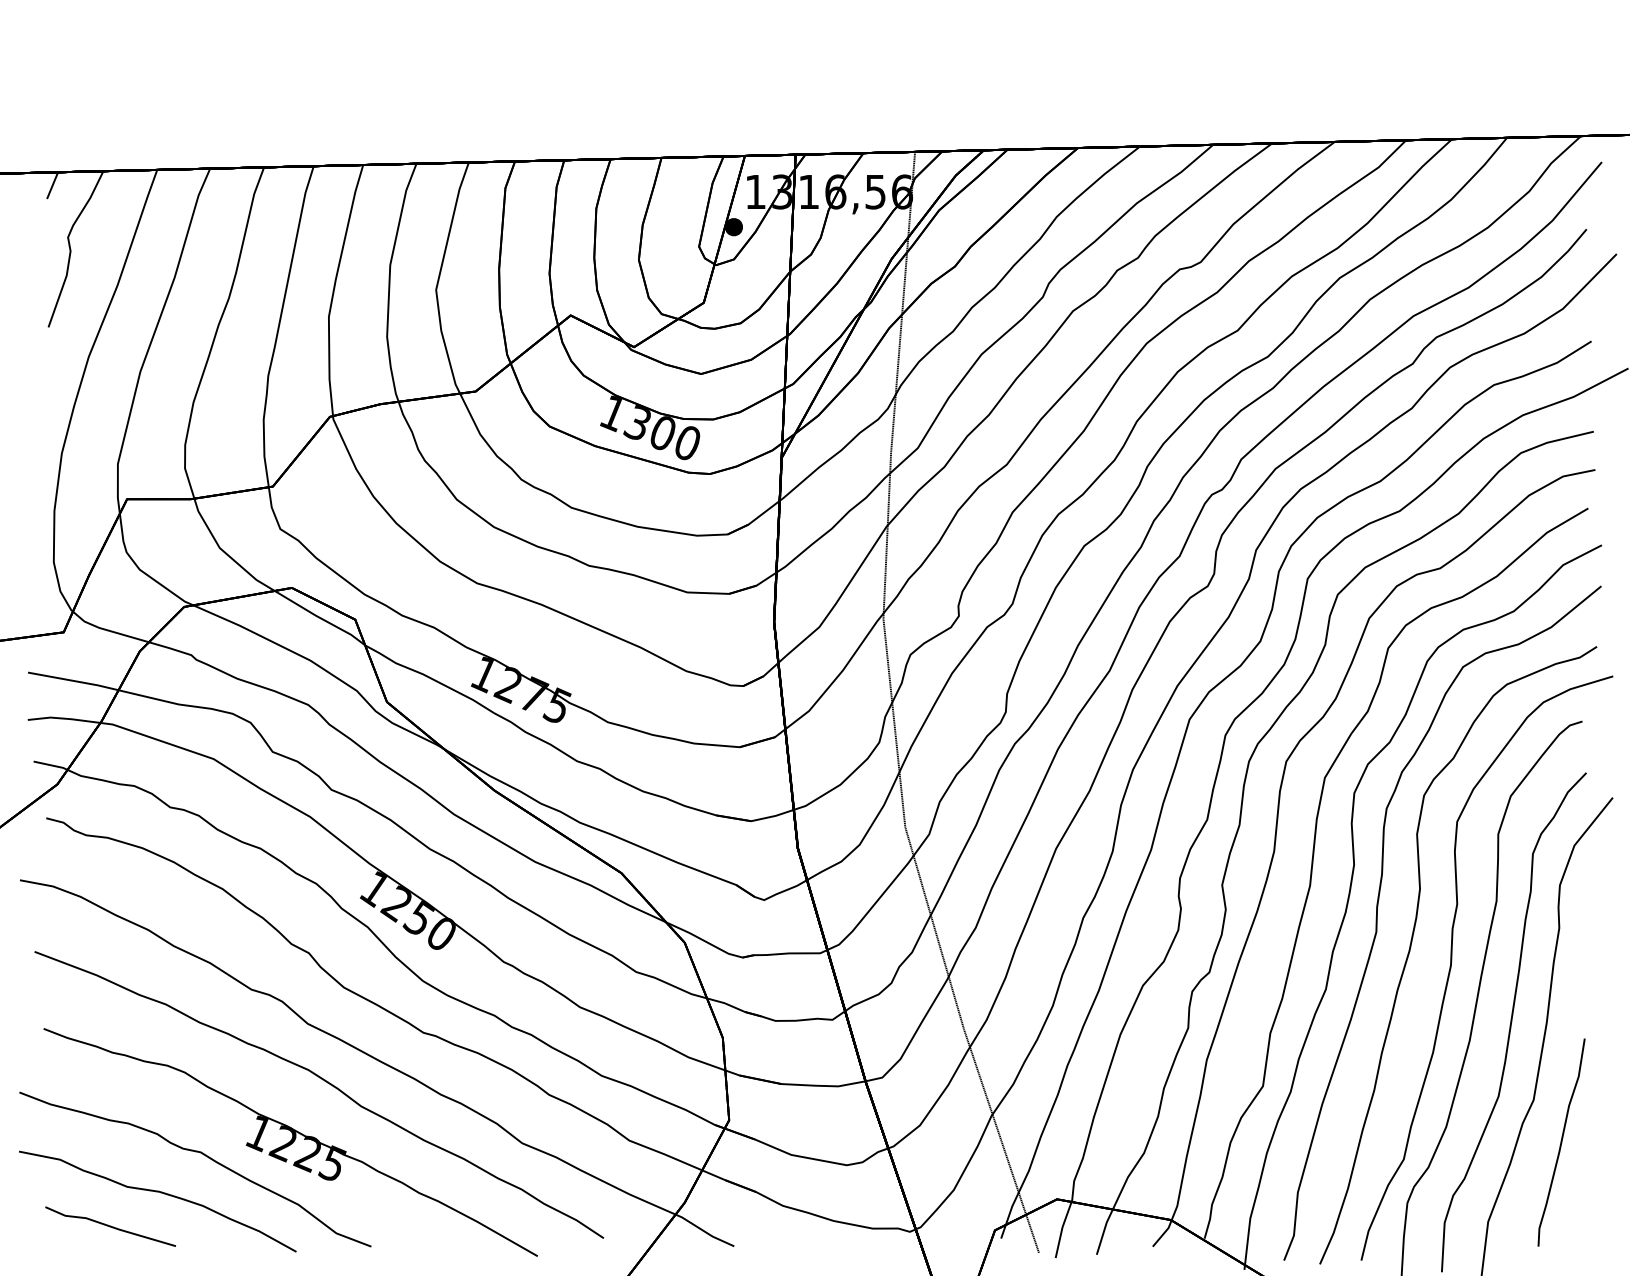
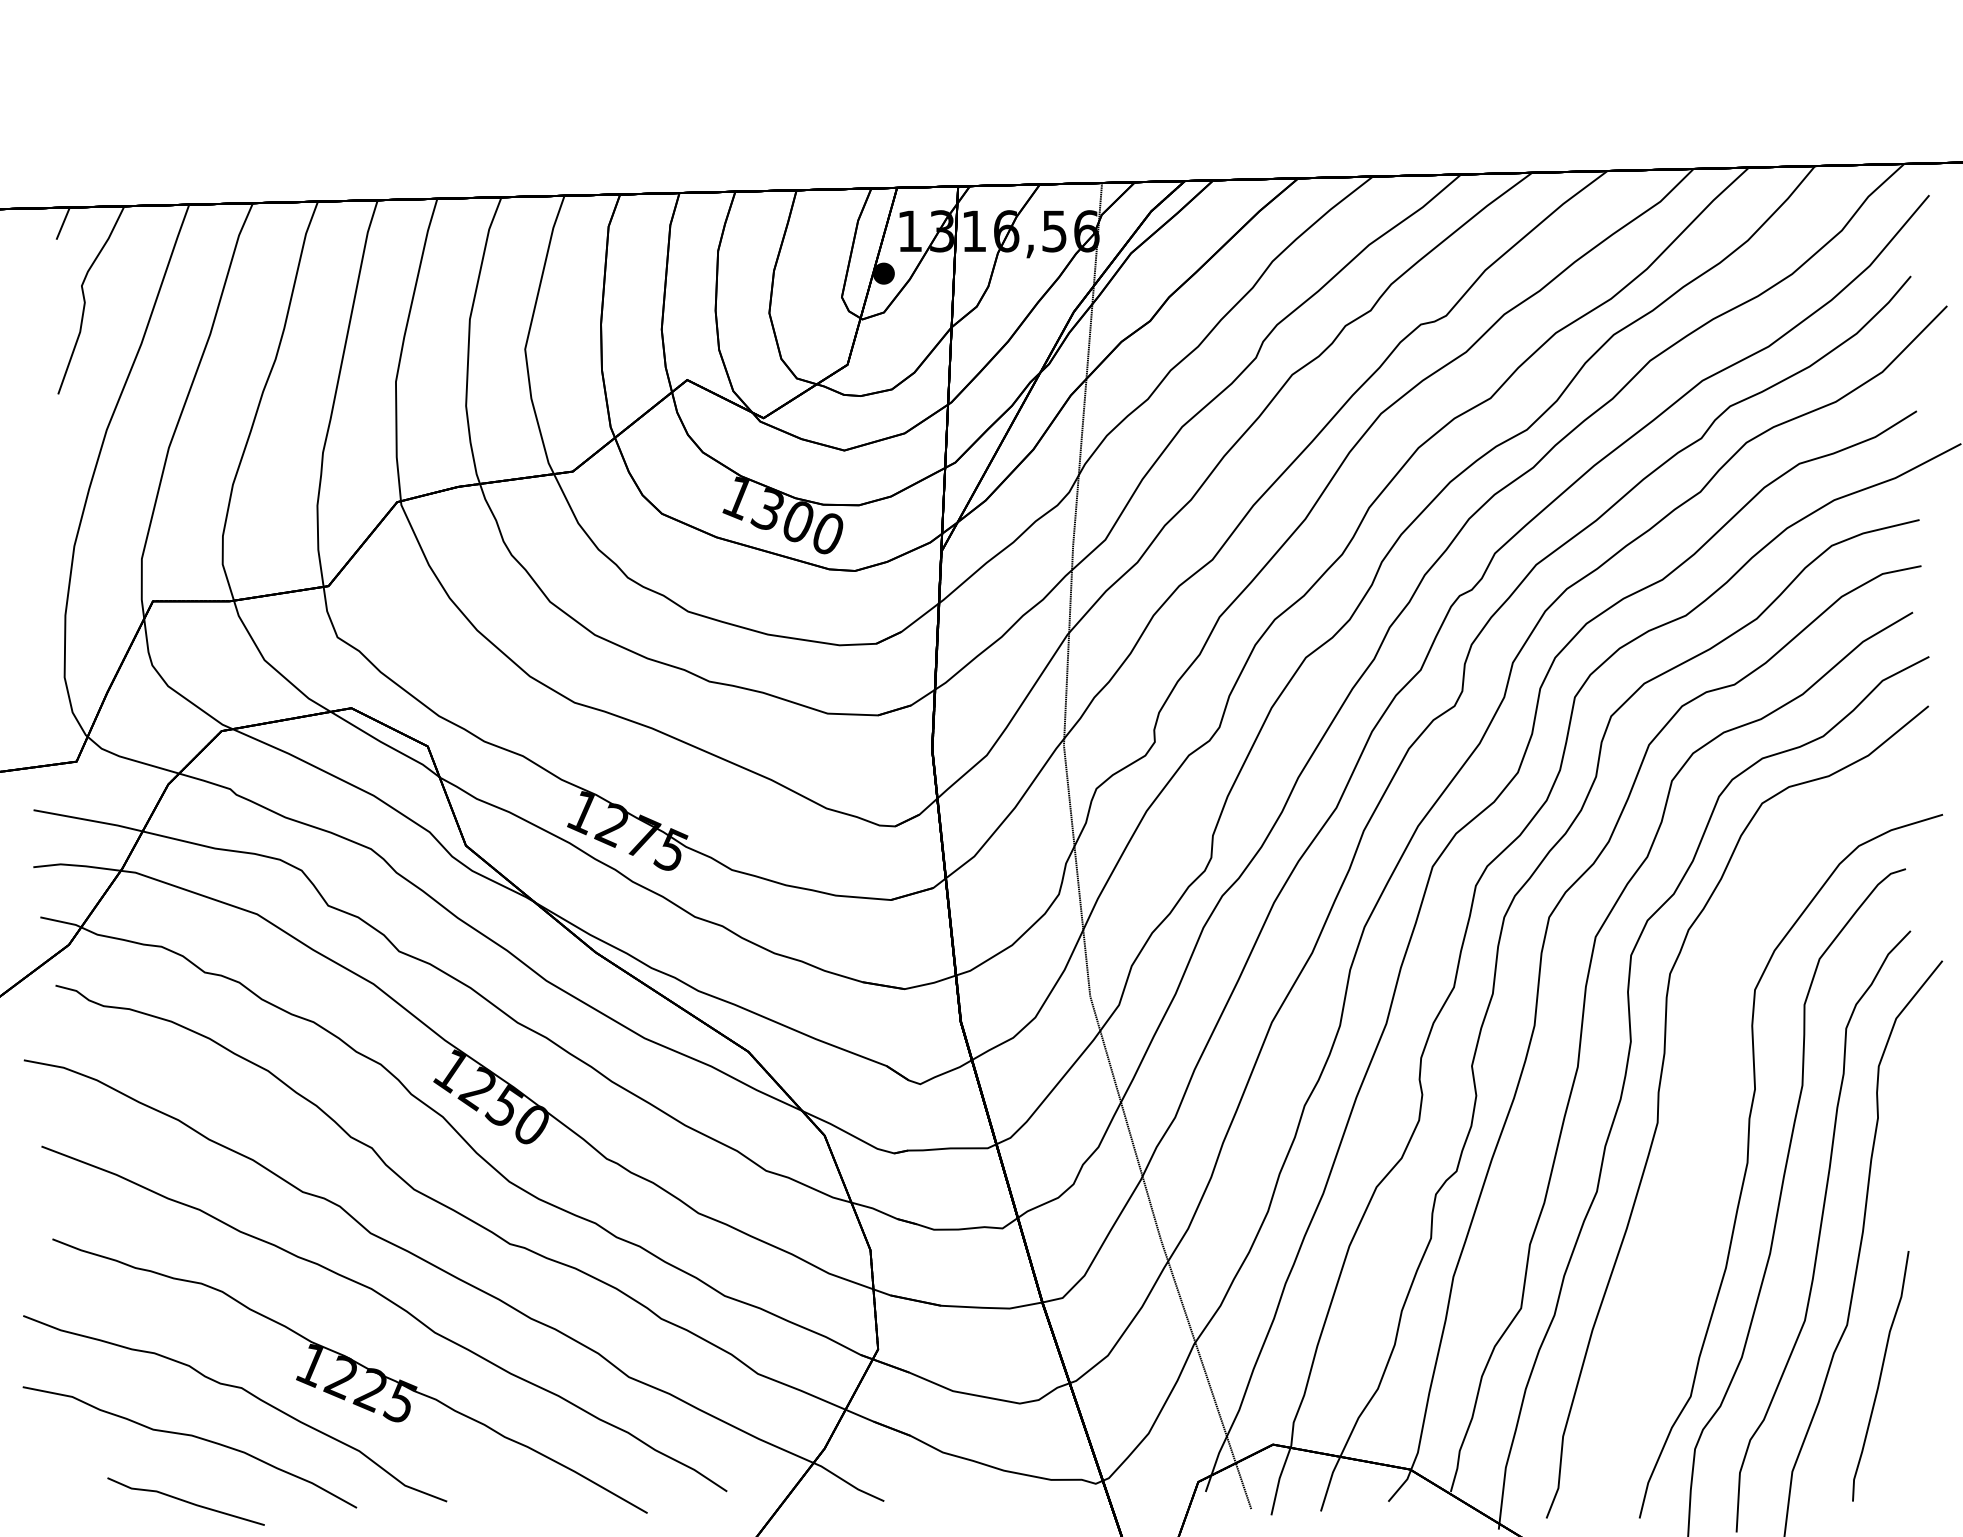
part: (1411, 947) -> (1699, 1141), removed
line: (110, 1226) -> (185, 1501), moved

